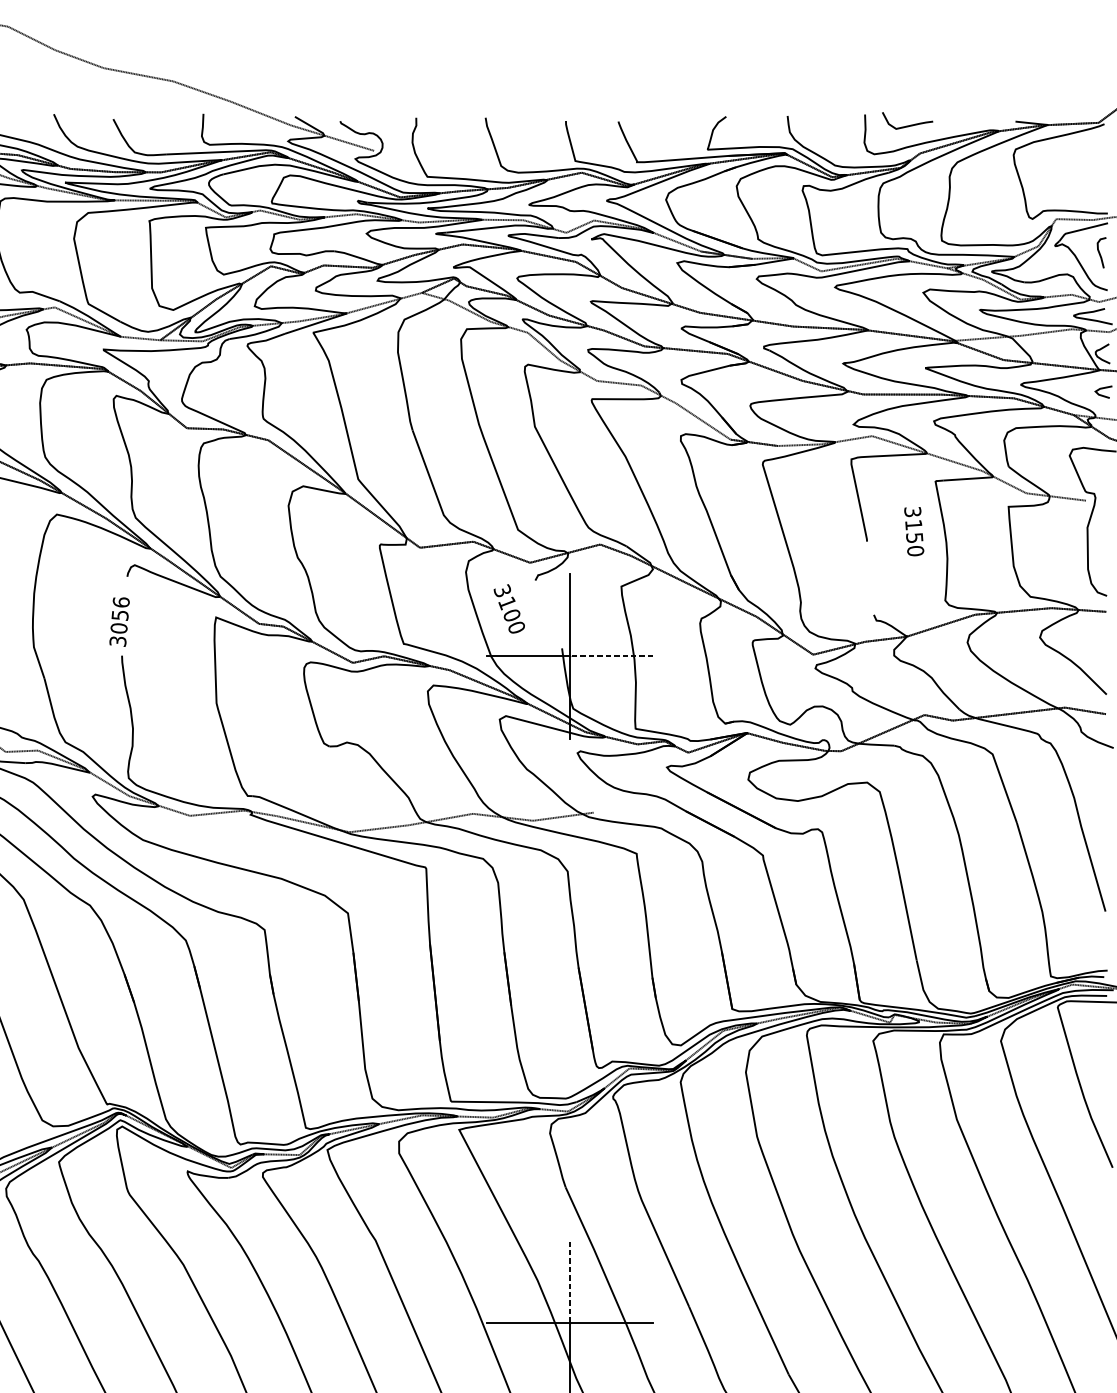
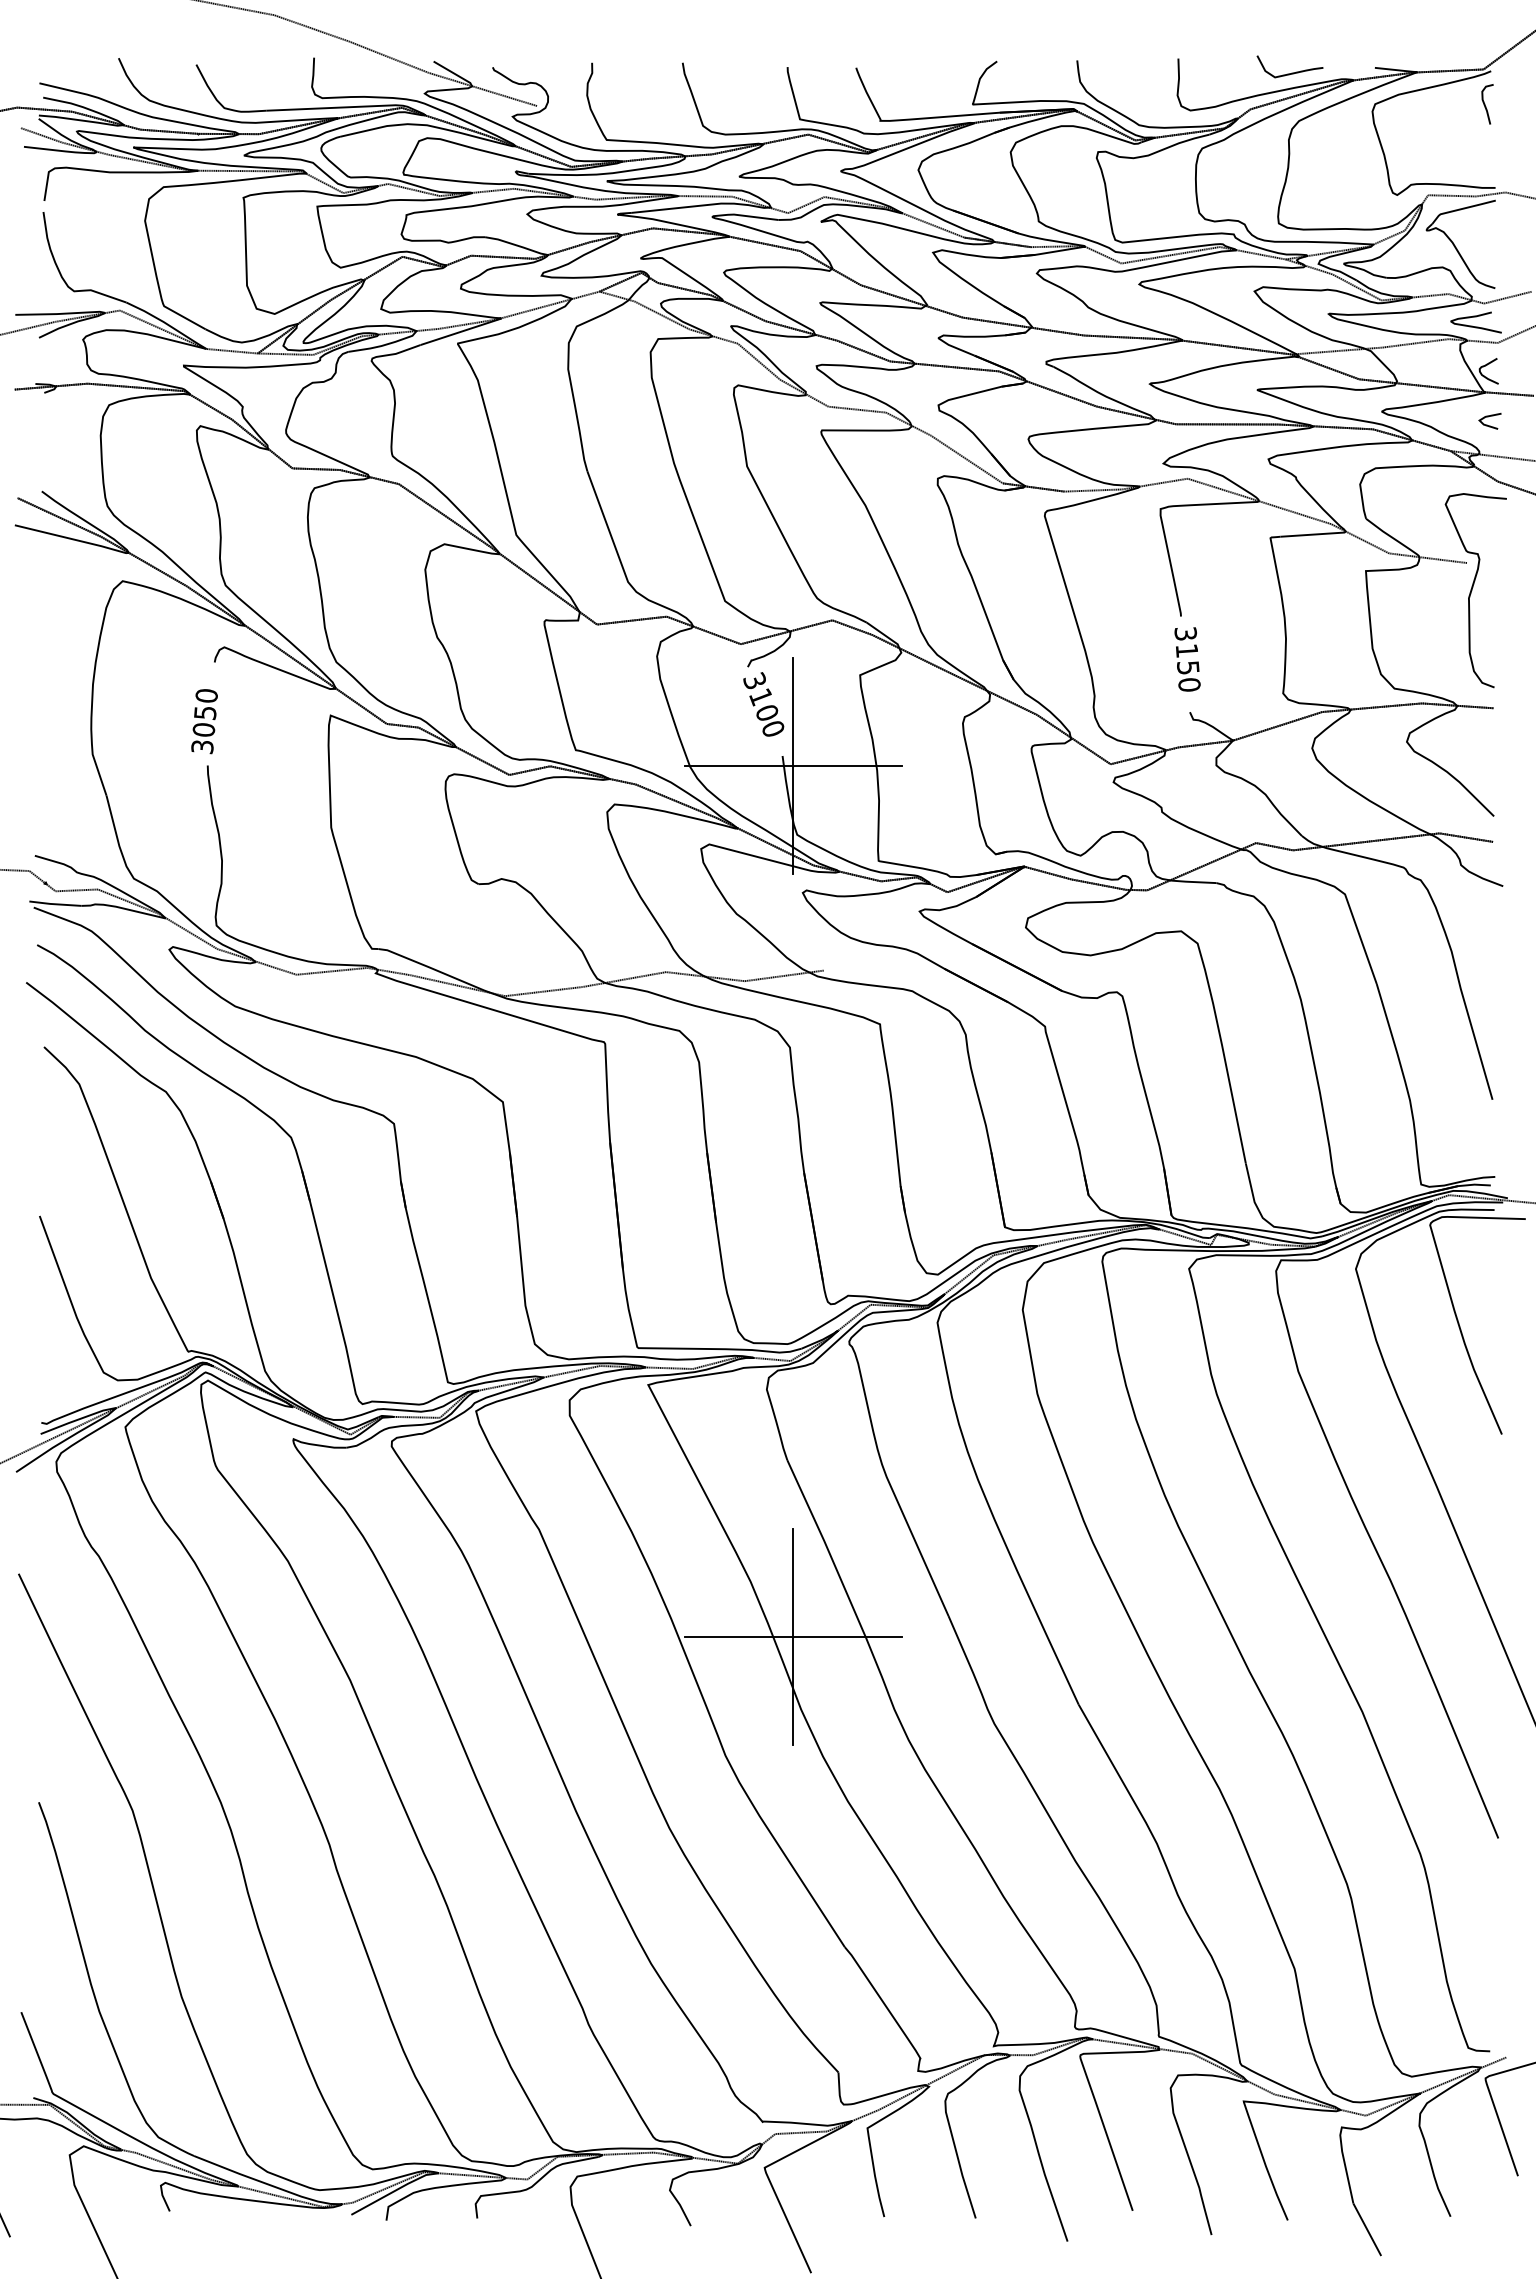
curve: (908, 125) -> (1291, 72), moved
curve: (1100, 253) -> (1485, 104), moved
text: (914, 531) -> (1187, 659), moved
text: (121, 602) -> (206, 695), 3056 -> 3050
text: (509, 608) -> (763, 704), moved
line: (611, 656) -> (846, 766), dashed -> solid
line: (570, 1281) -> (793, 1582), dashed -> solid

